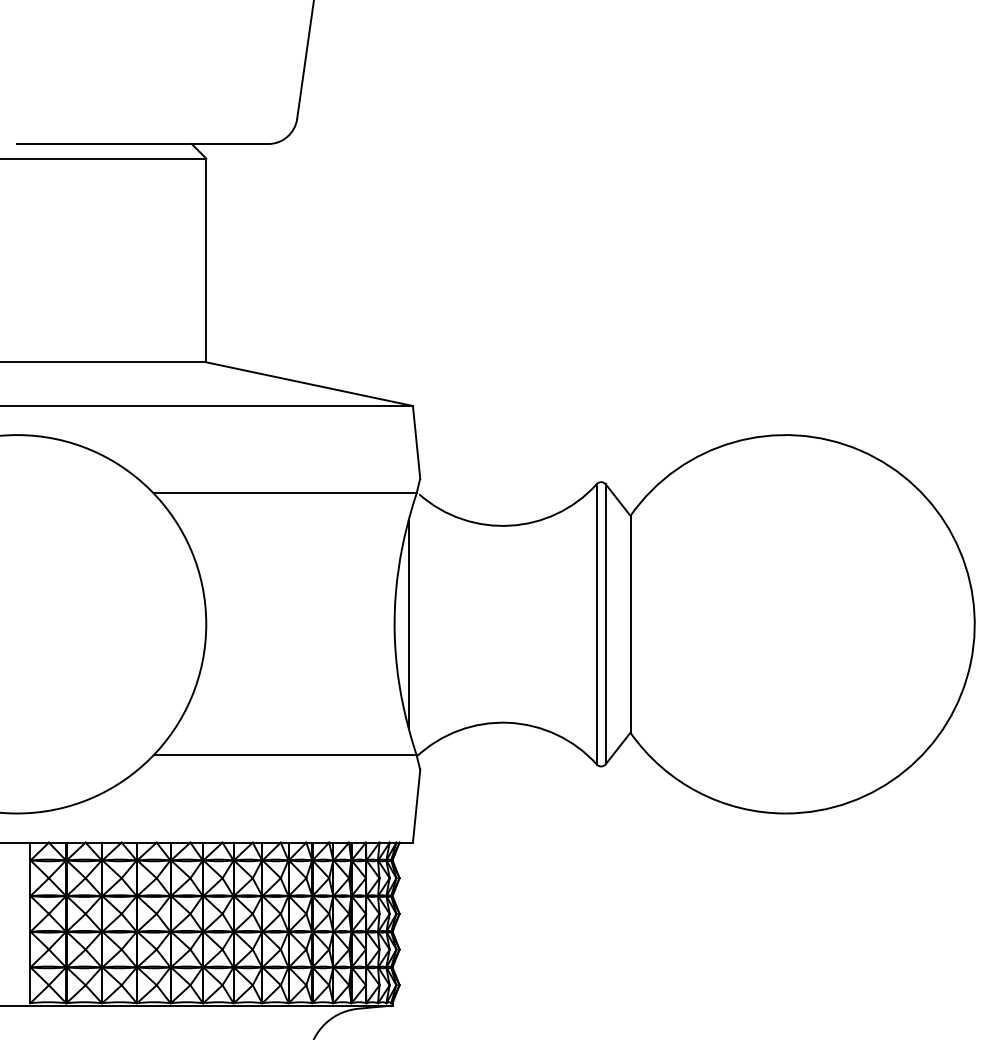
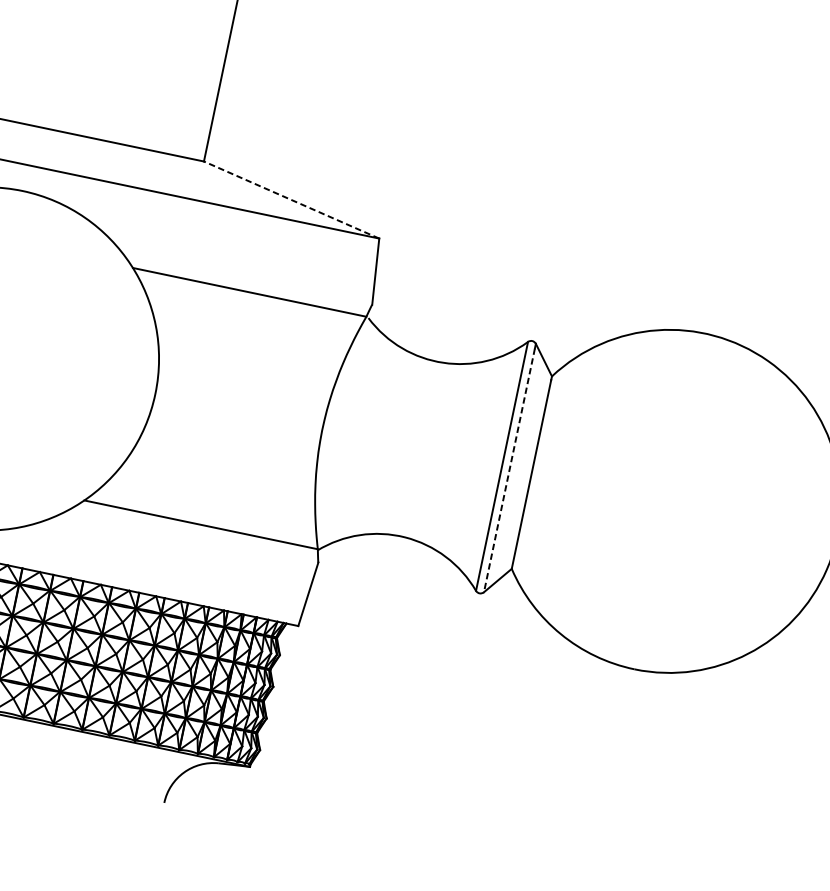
line: (309, 384) -> (291, 200), solid -> dashed
line: (408, 624) -> (334, 431), removed
line: (605, 627) -> (509, 470), solid -> dashed

